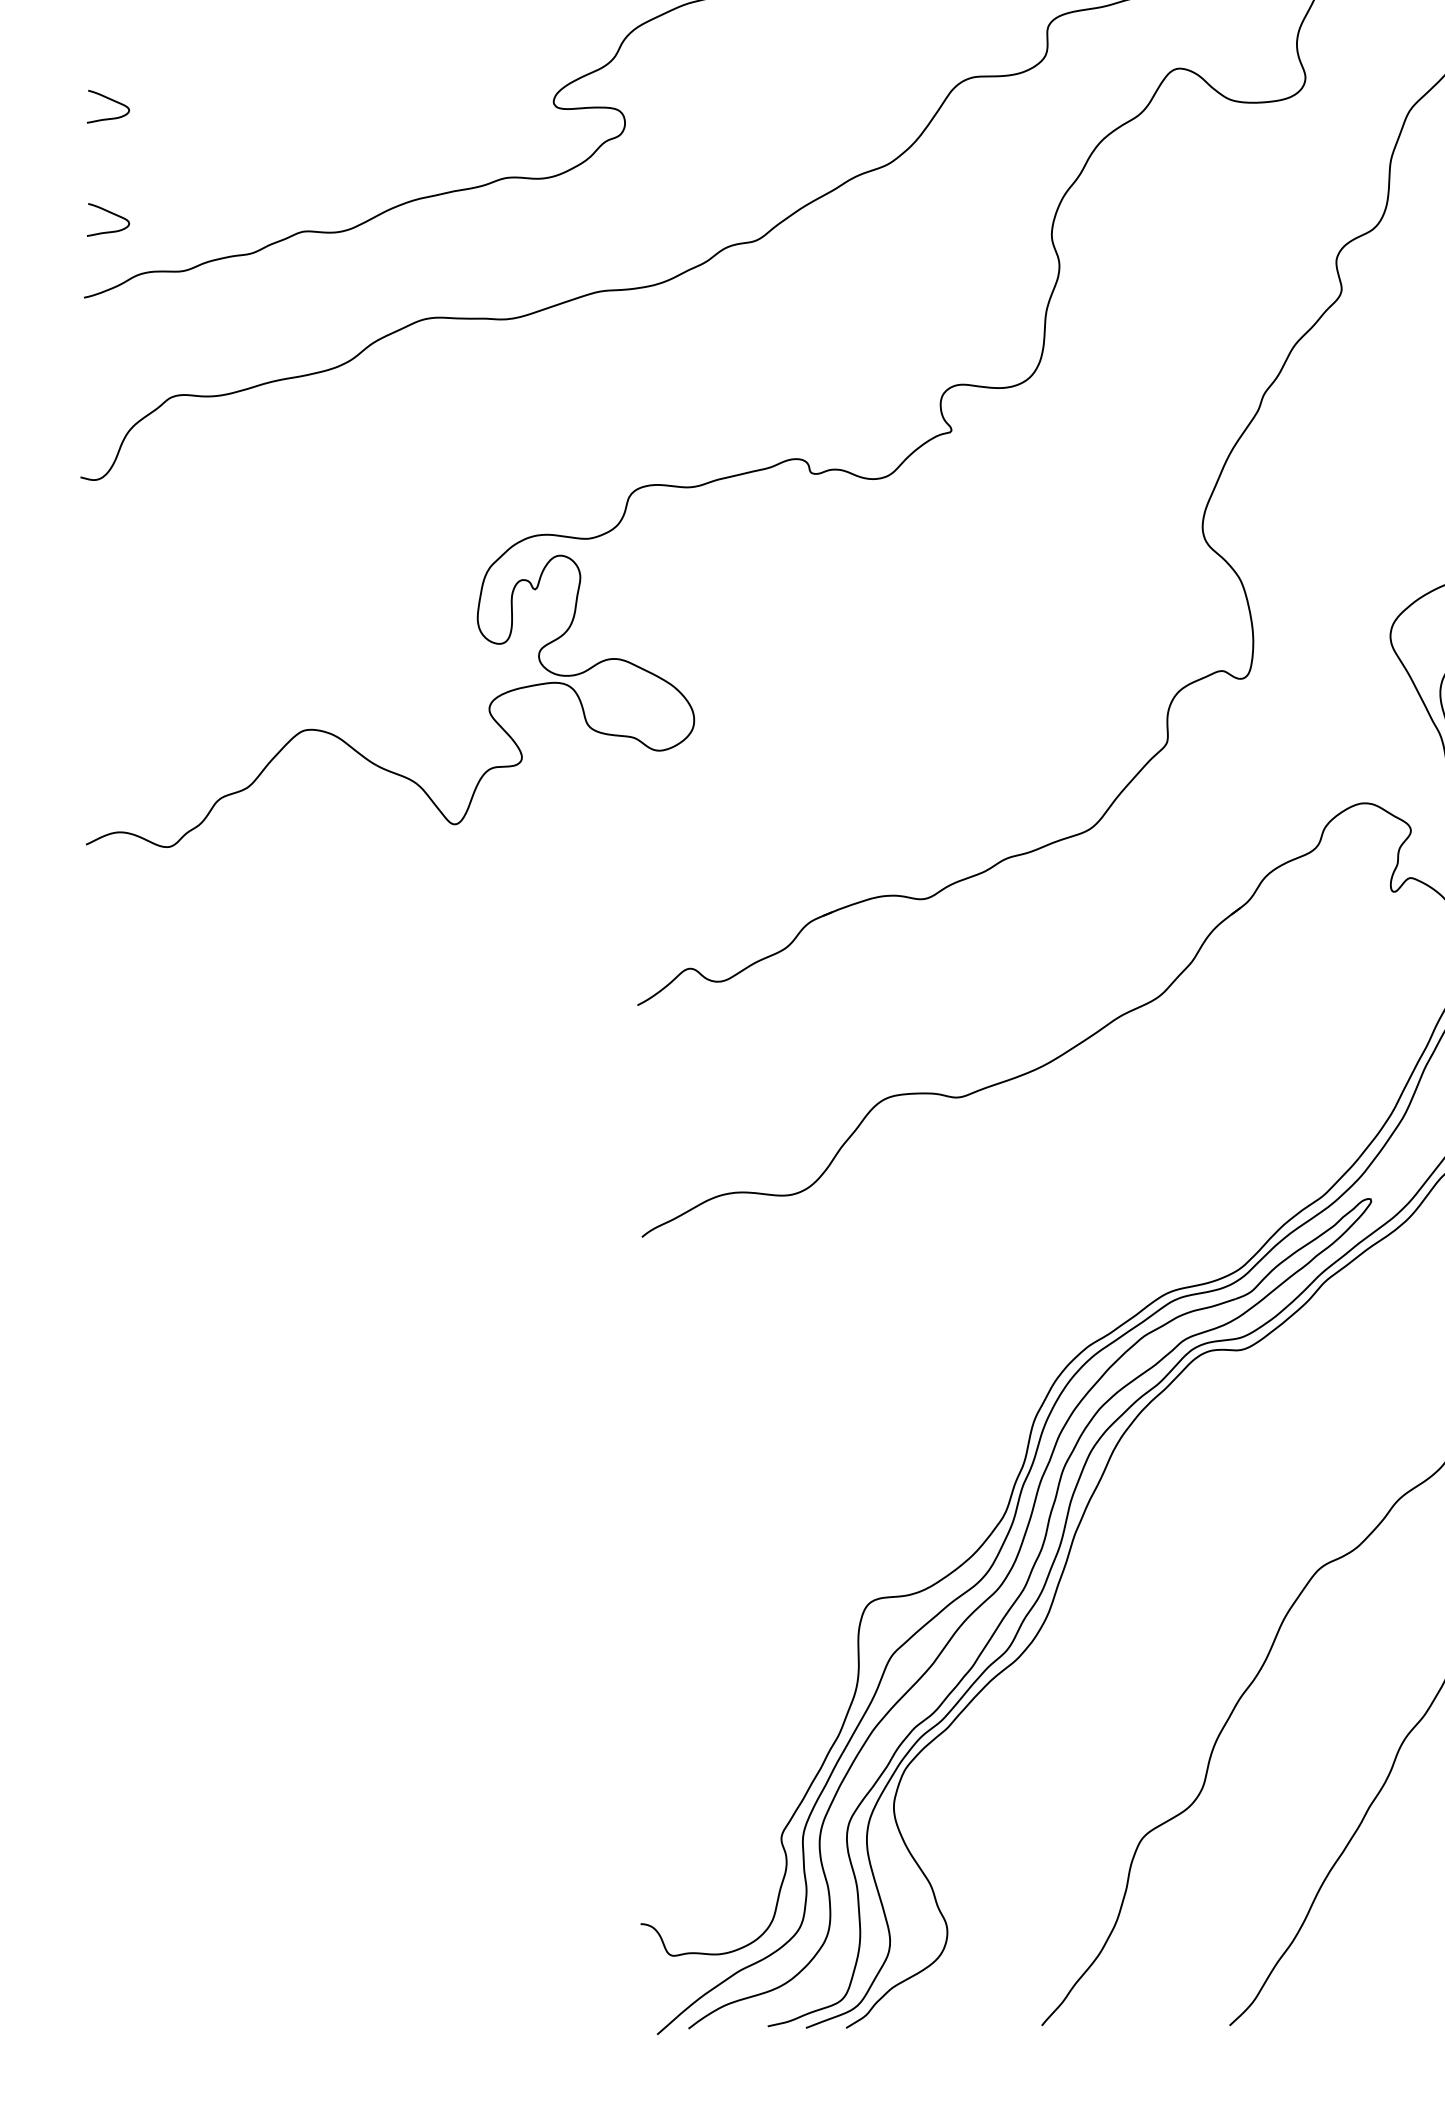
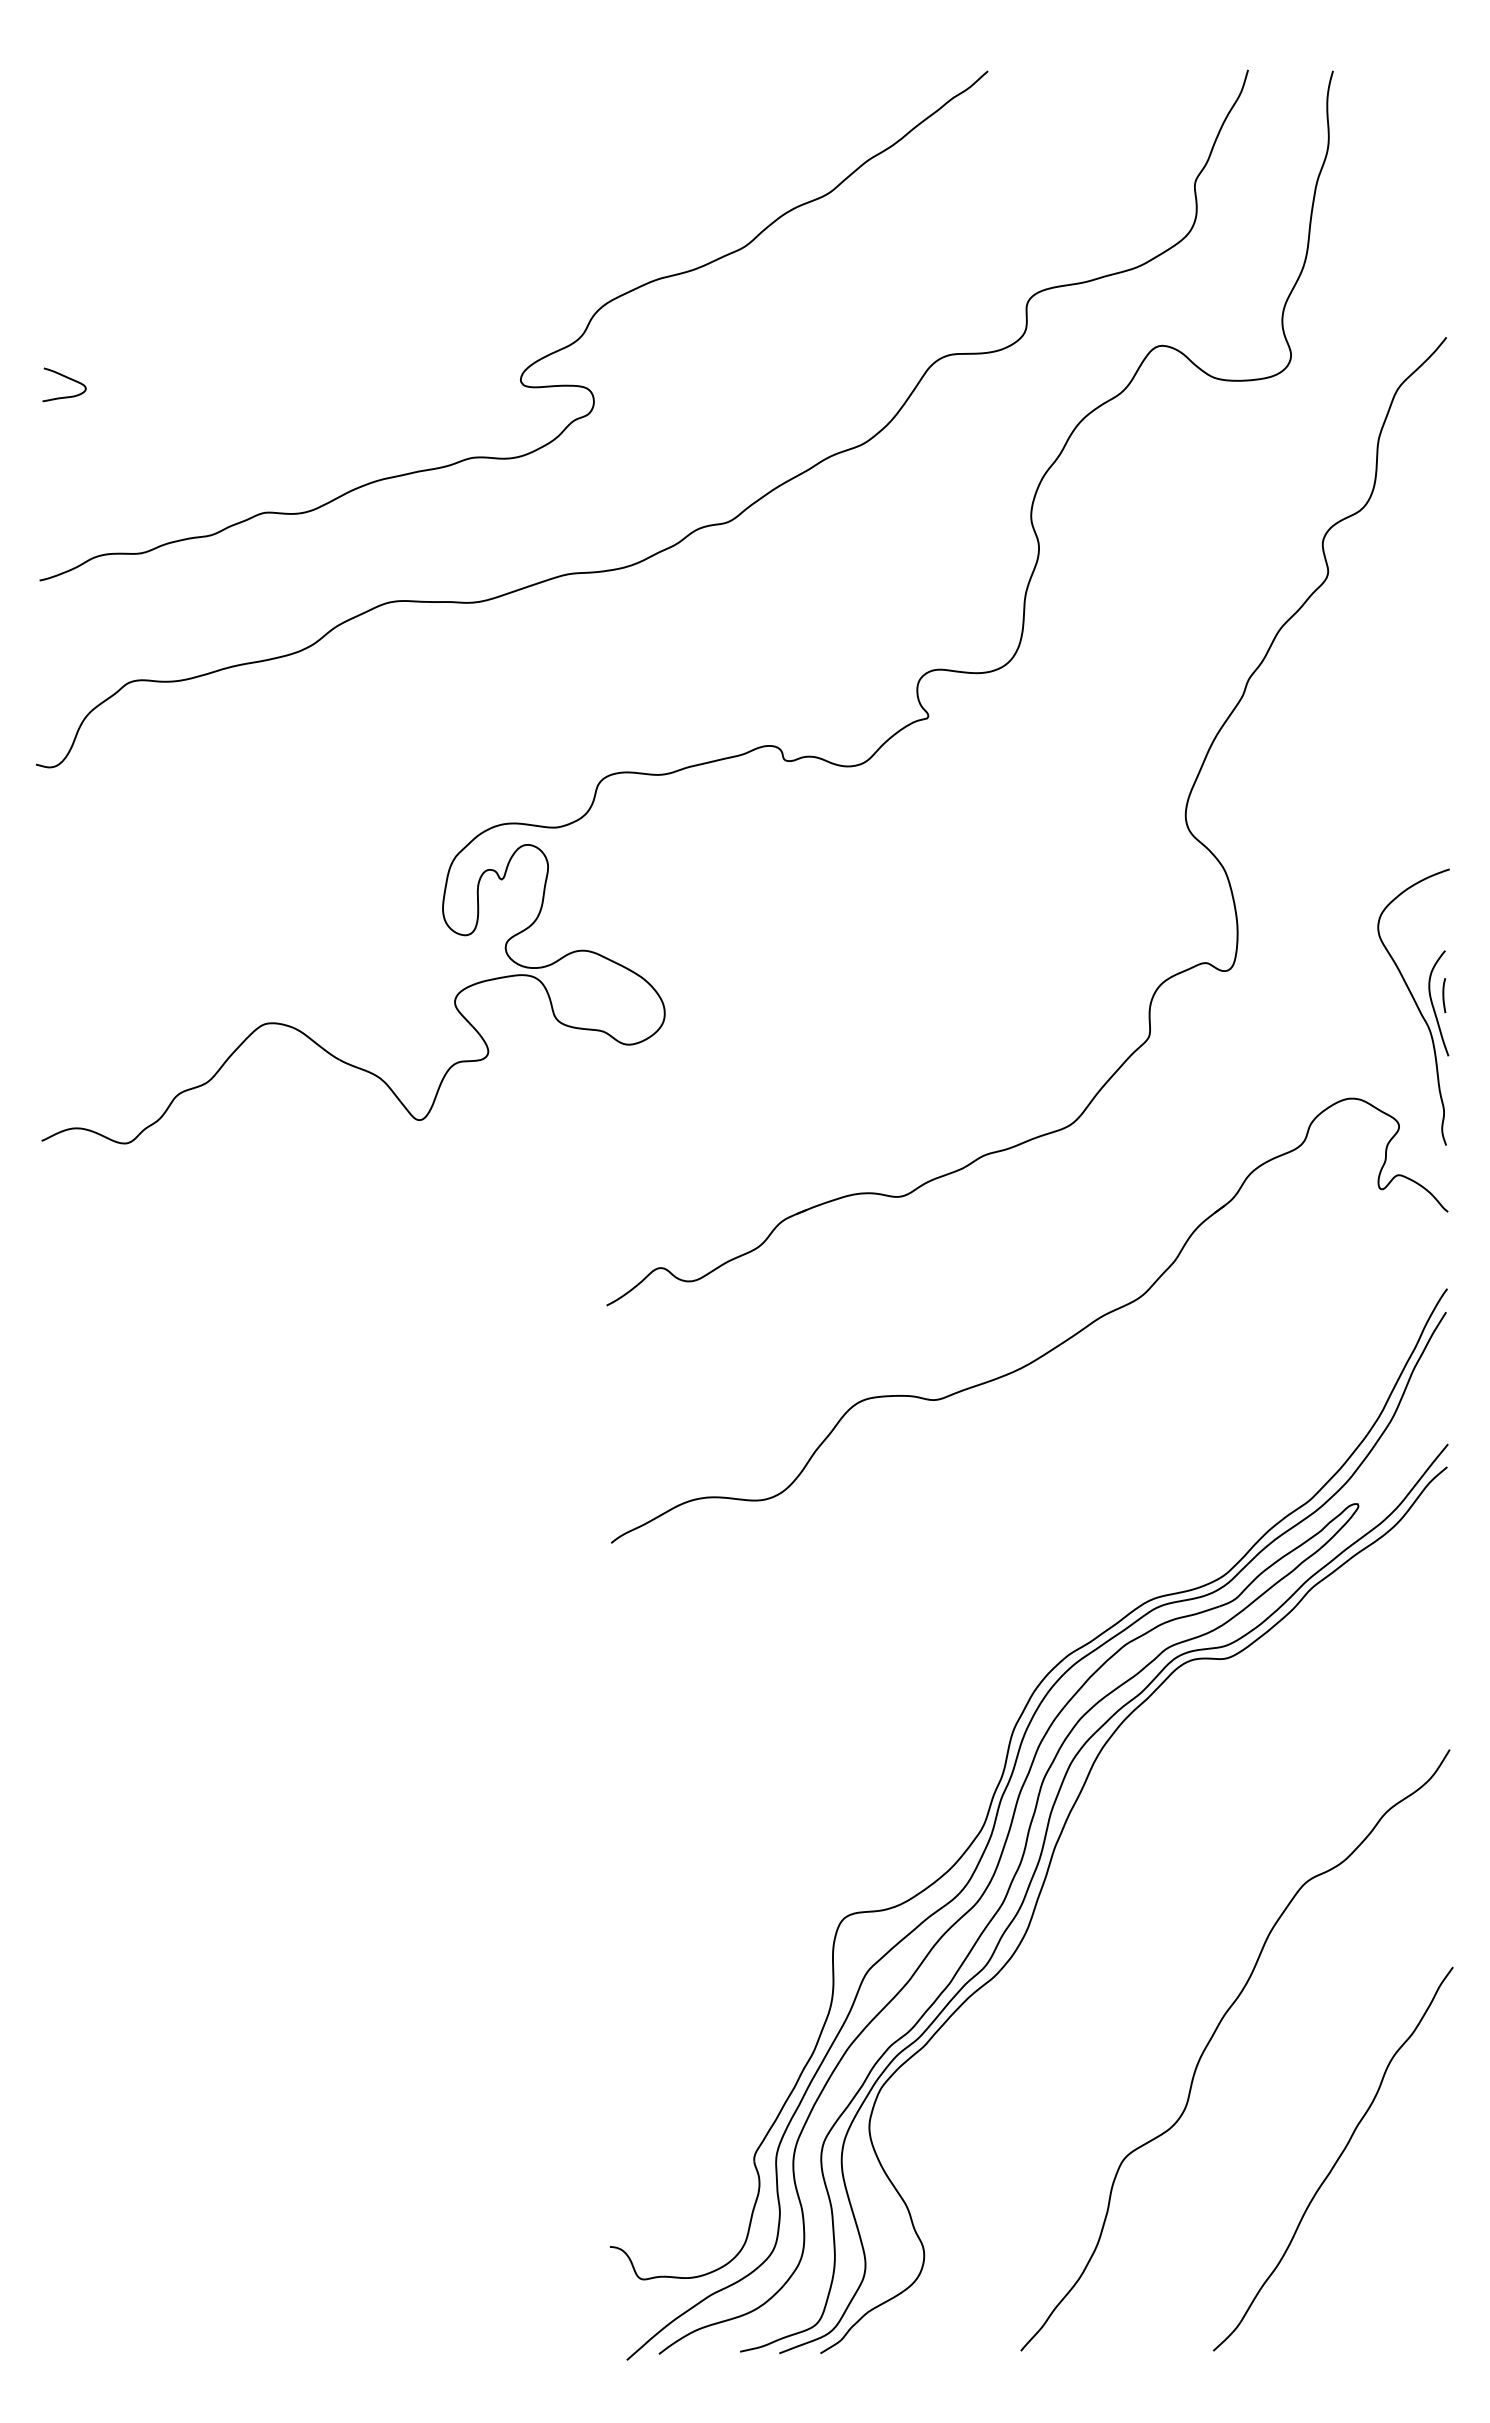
curve: (110, 213) -> (66, 494), removed

